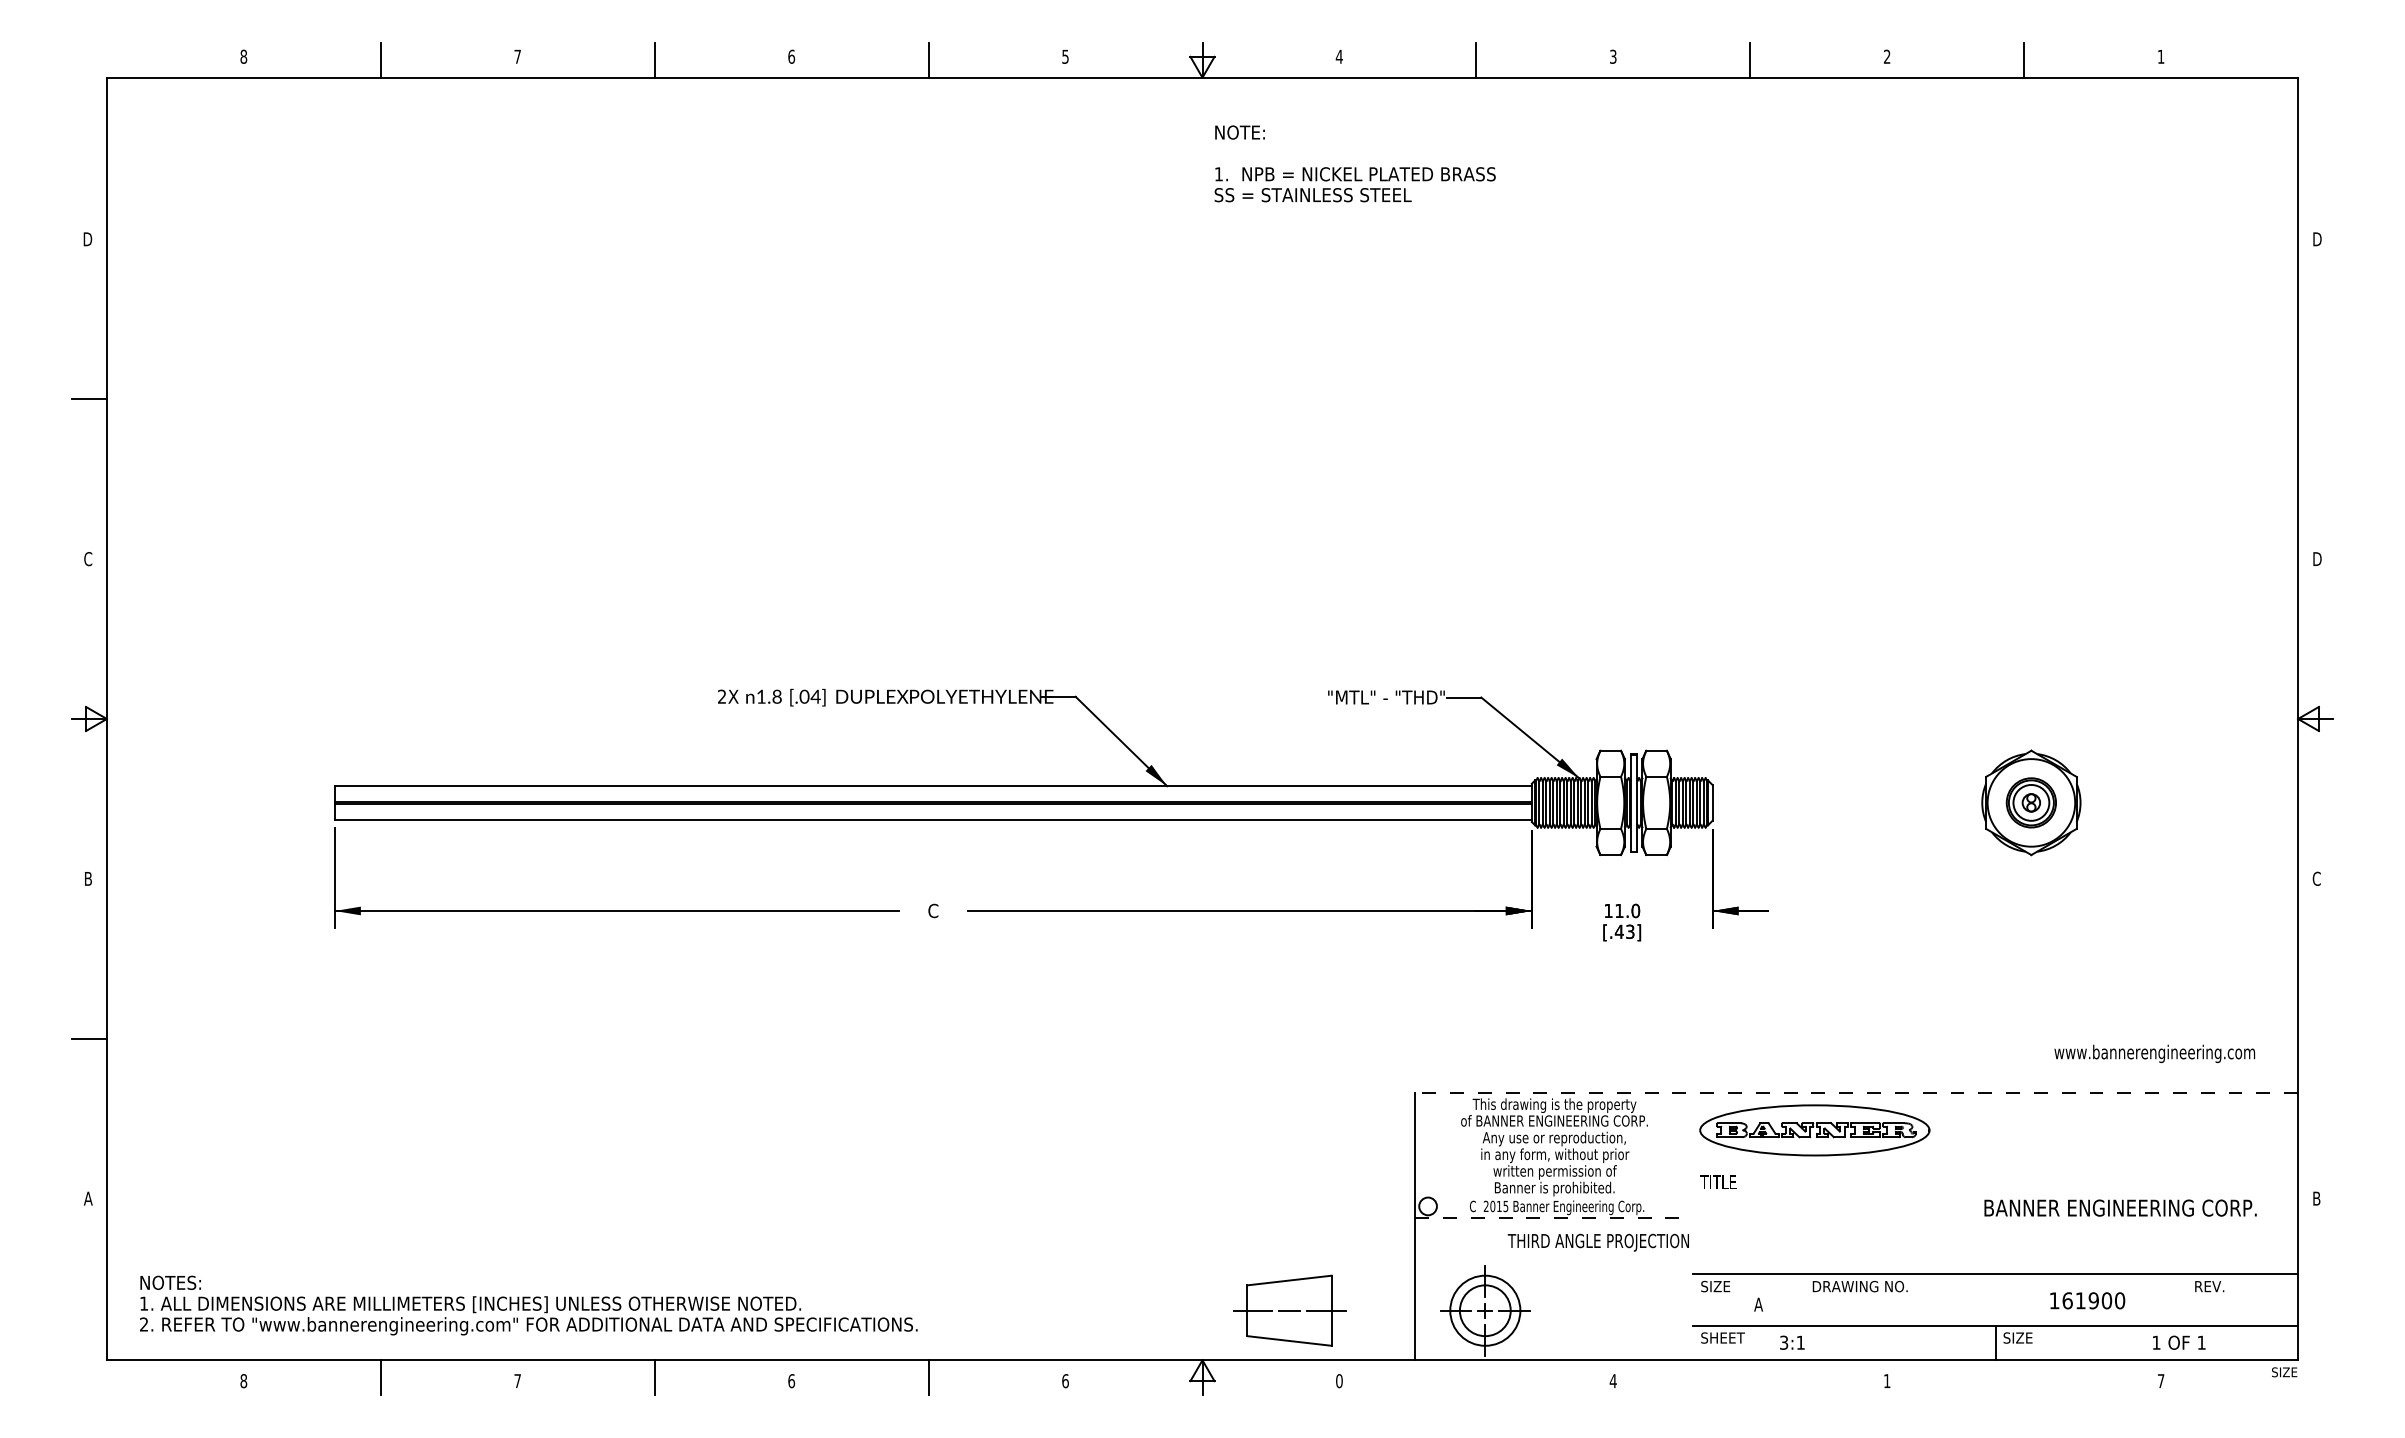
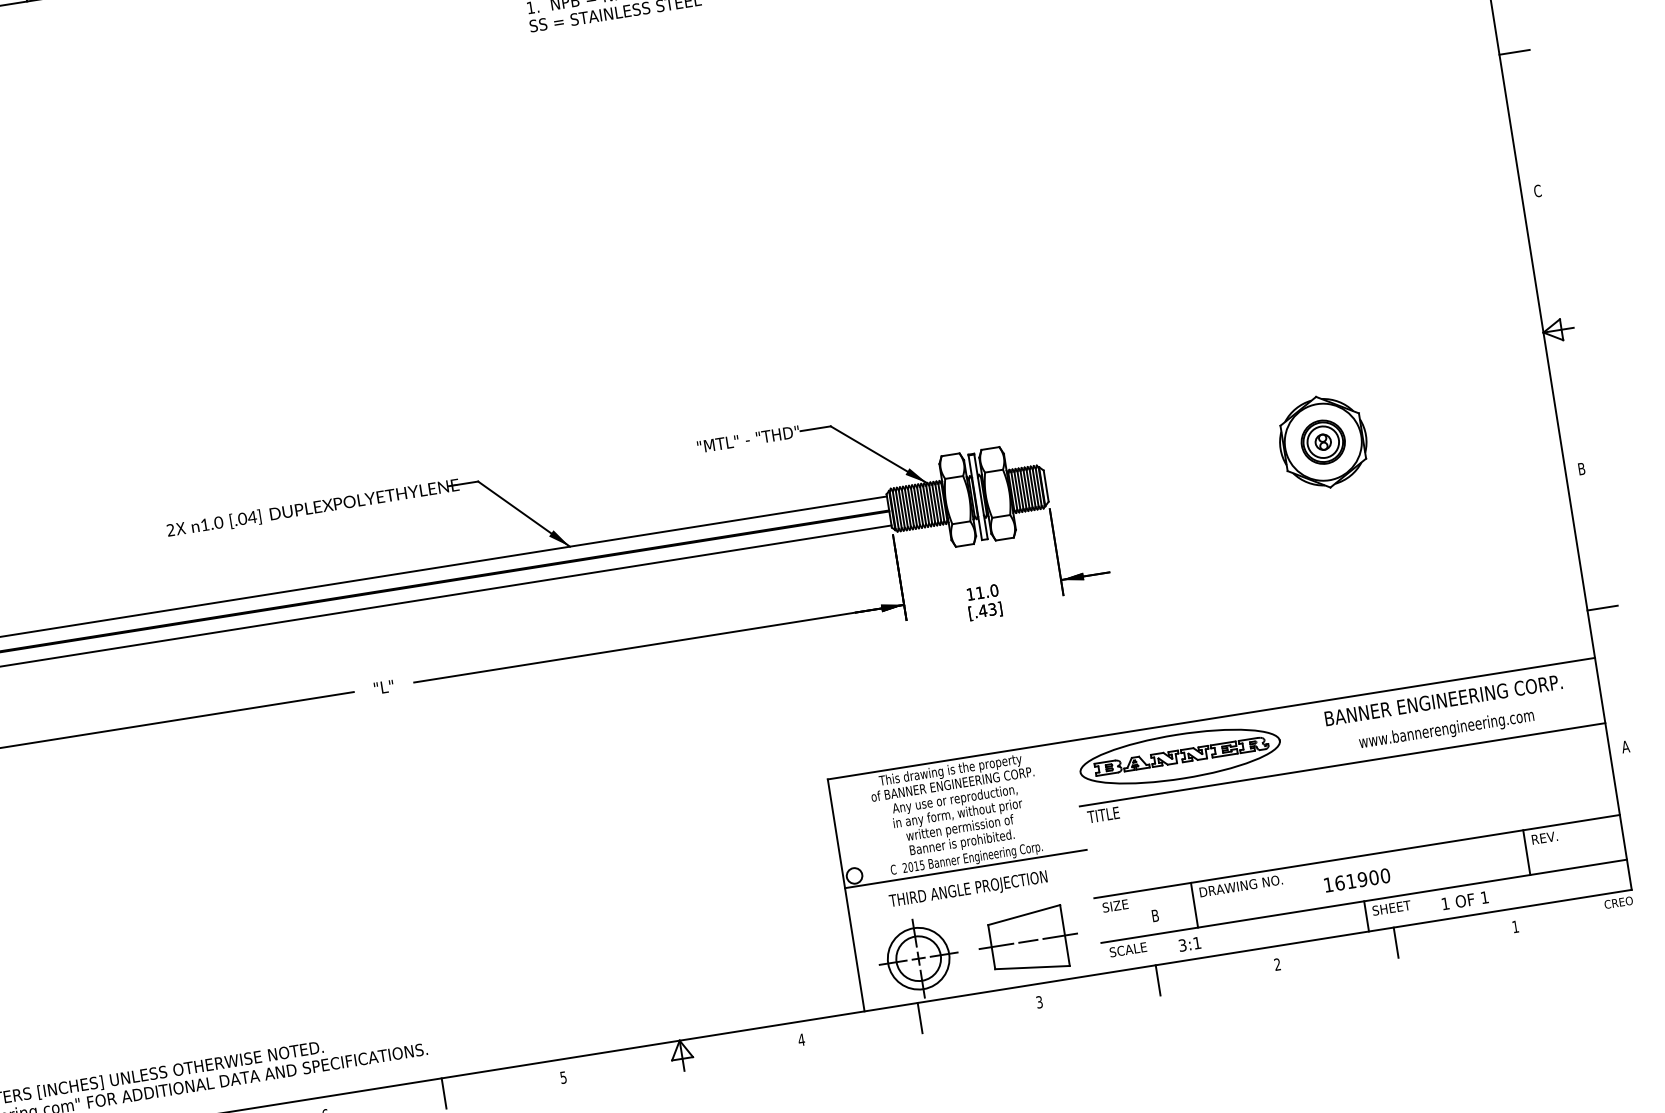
line: (2315, 399) -> (1514, 52), added
text: (2316, 559) -> (1537, 191), D -> C
text: (777, 697) -> (219, 523), 1.8 -> 1.0
text: (2316, 878) -> (1581, 468), C -> B
text: (932, 910) -> (383, 686), C -> "L"
line: (2315, 1038) -> (1602, 607), added
text: (2154, 1053) -> (1446, 729), moved
line: (1856, 1093) -> (1211, 718), dashed -> solid
line: (1995, 1168) -> (1342, 764), added
text: (2316, 1198) -> (1625, 746), B -> A
text: (2120, 1207) -> (1443, 699), moved
line: (1554, 1218) -> (966, 869), dashed -> solid
text: (1597, 1242) -> (967, 890), moved
line: (1804, 1299) -> (1194, 904), added
line: (2186, 1299) -> (1526, 852), added
text: (2087, 1300) -> (1357, 880), moved
text: (1758, 1304) -> (1155, 915), A -> B
part: (1289, 1310) -> (1028, 941), moved
text: (1726, 1337) -> (1131, 948), SHEET -> SCALE
text: (2030, 1337) -> (1396, 906), SIZE -> SHEET
text: (2179, 1342) -> (1465, 900), moved
text: (2281, 1372) -> (1619, 902), SIZE -> CREO
line: (1476, 1377) -> (920, 1017), added
line: (1750, 1377) -> (1158, 980), added
line: (2024, 1377) -> (1396, 942), added
text: (1886, 1380) -> (1276, 964), 1 -> 2
text: (1065, 1381) -> (563, 1077), 6 -> 5
text: (1338, 1381) -> (800, 1040), 0 -> 4
text: (1612, 1381) -> (1038, 1002), 4 -> 3
text: (2161, 1381) -> (1515, 927), 7 -> 1

